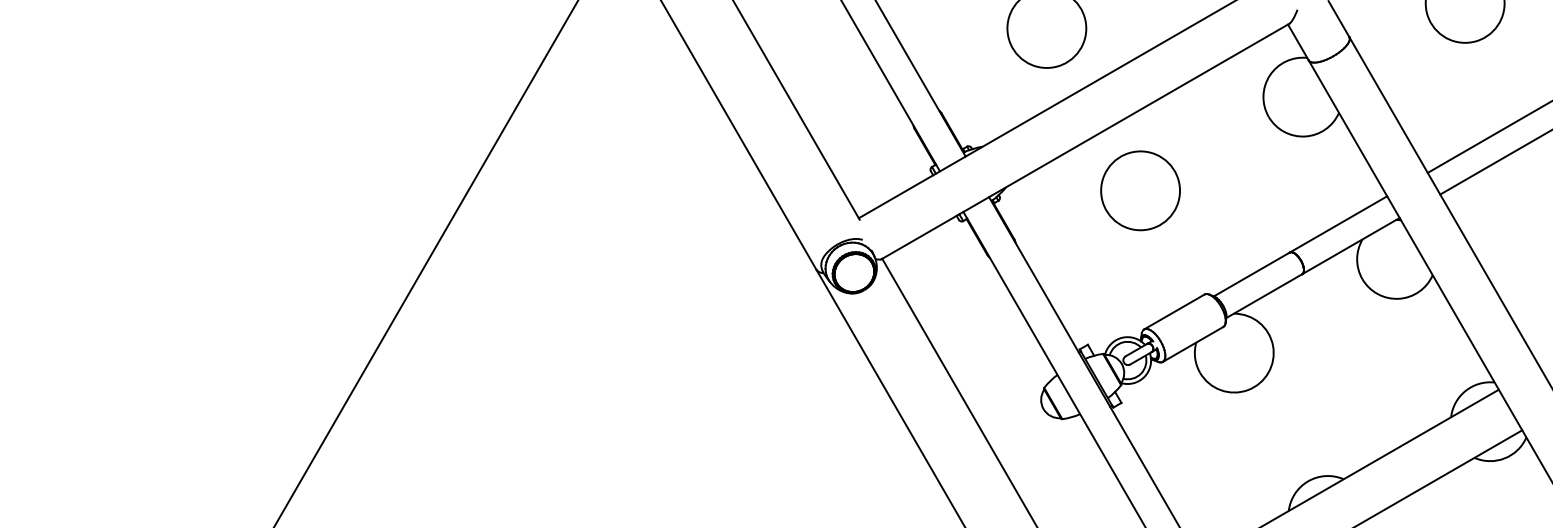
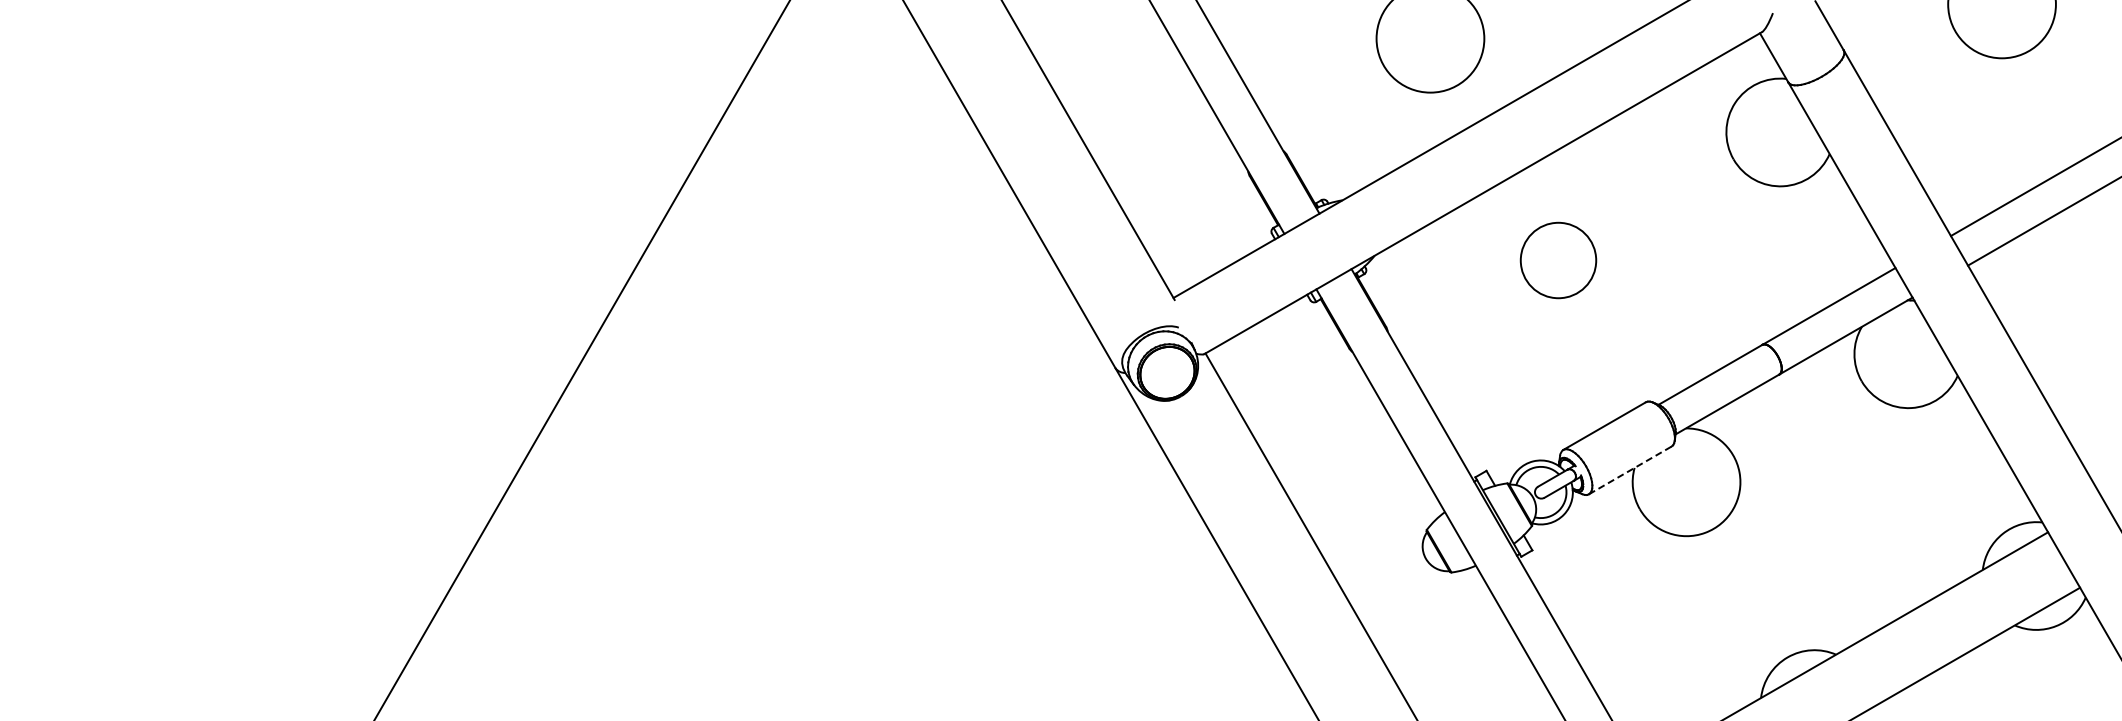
circle: (1140, 190) -> (1558, 260), size x0.7
line: (1193, 344) -> (1630, 470), solid -> dashed

